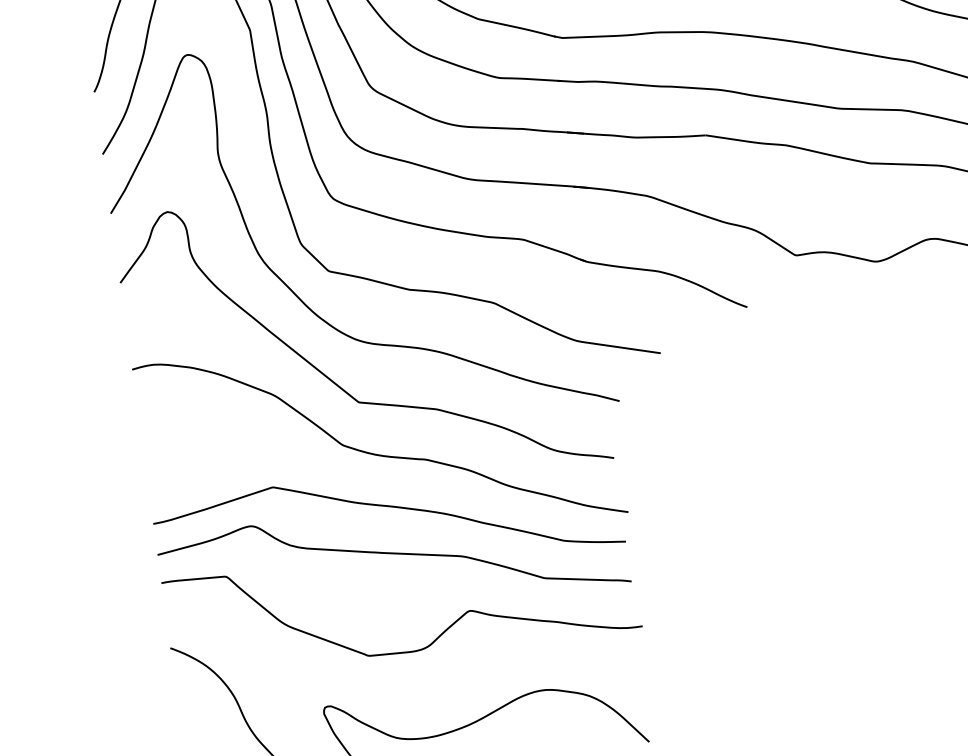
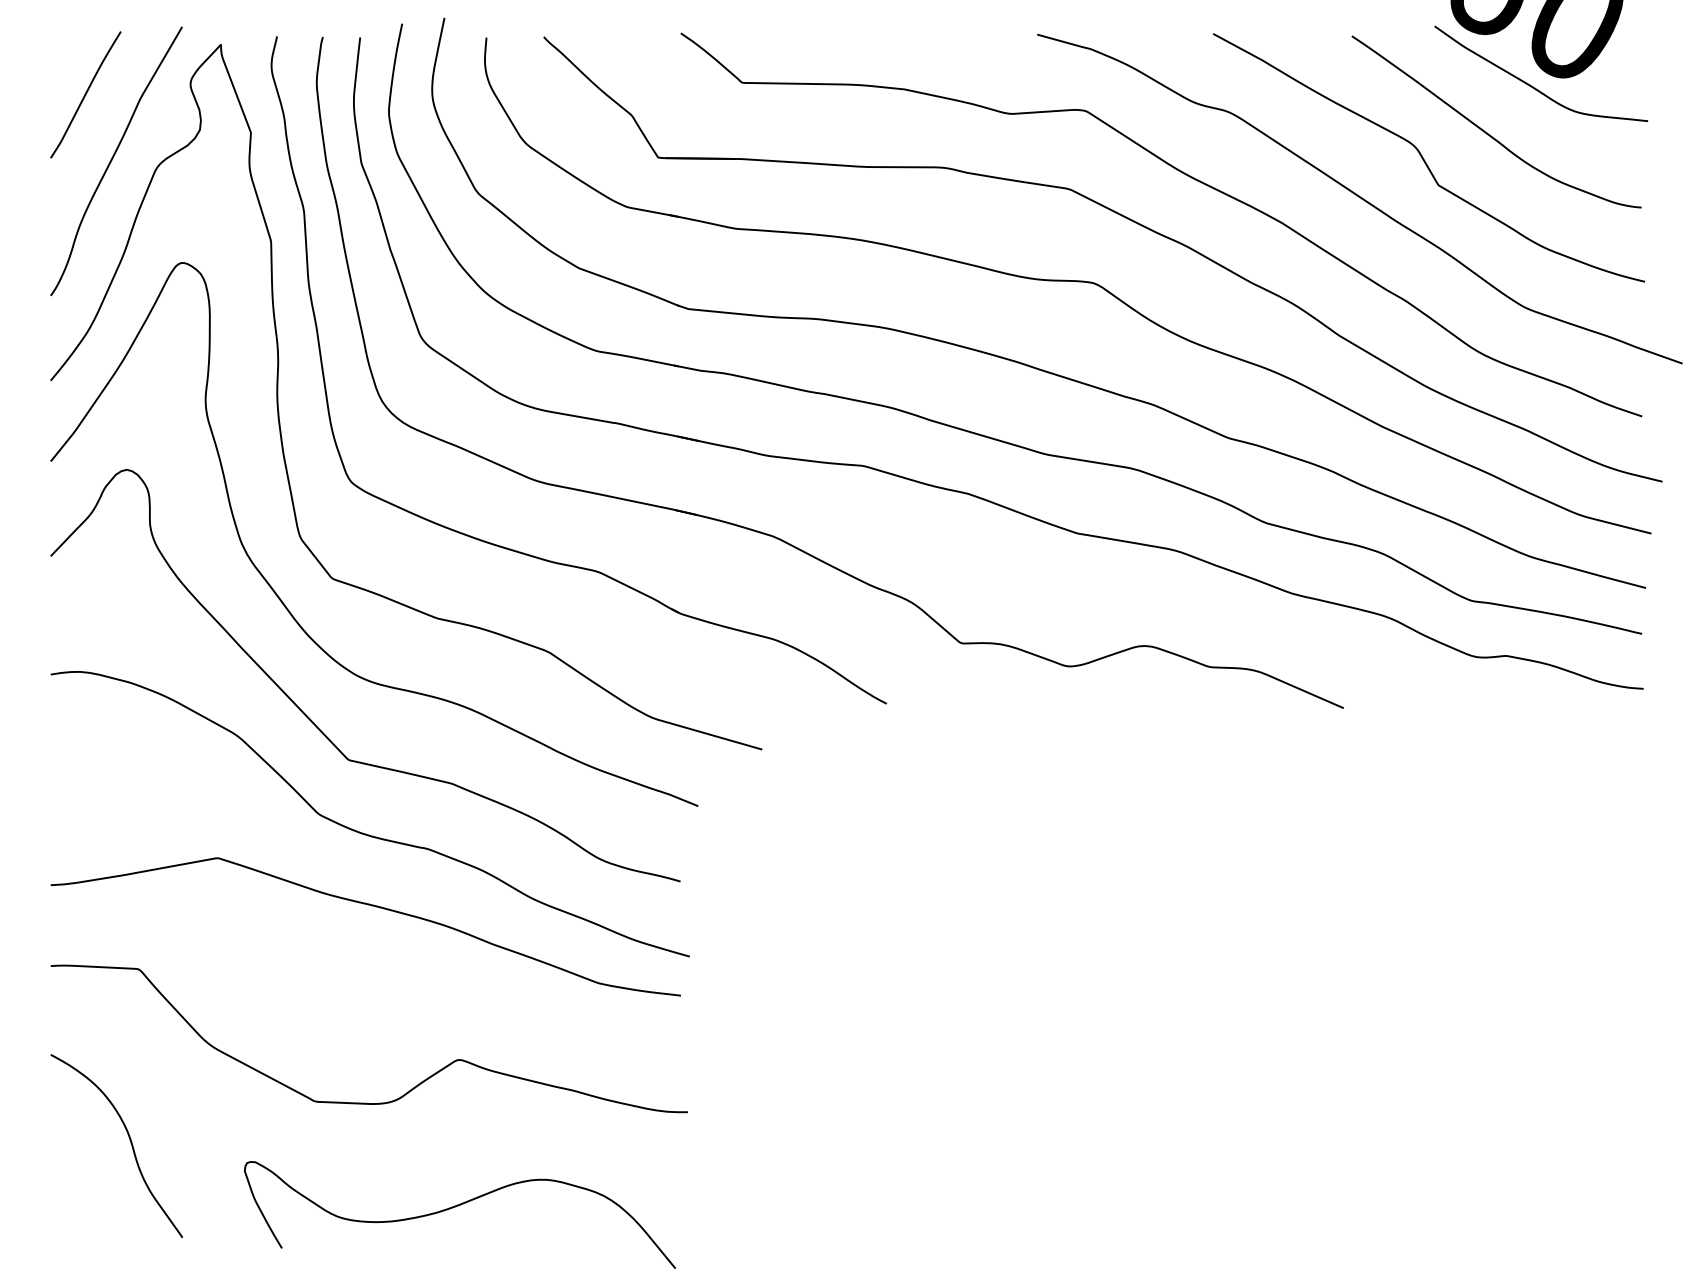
curve: (392, 554) -> (365, 969), removed

